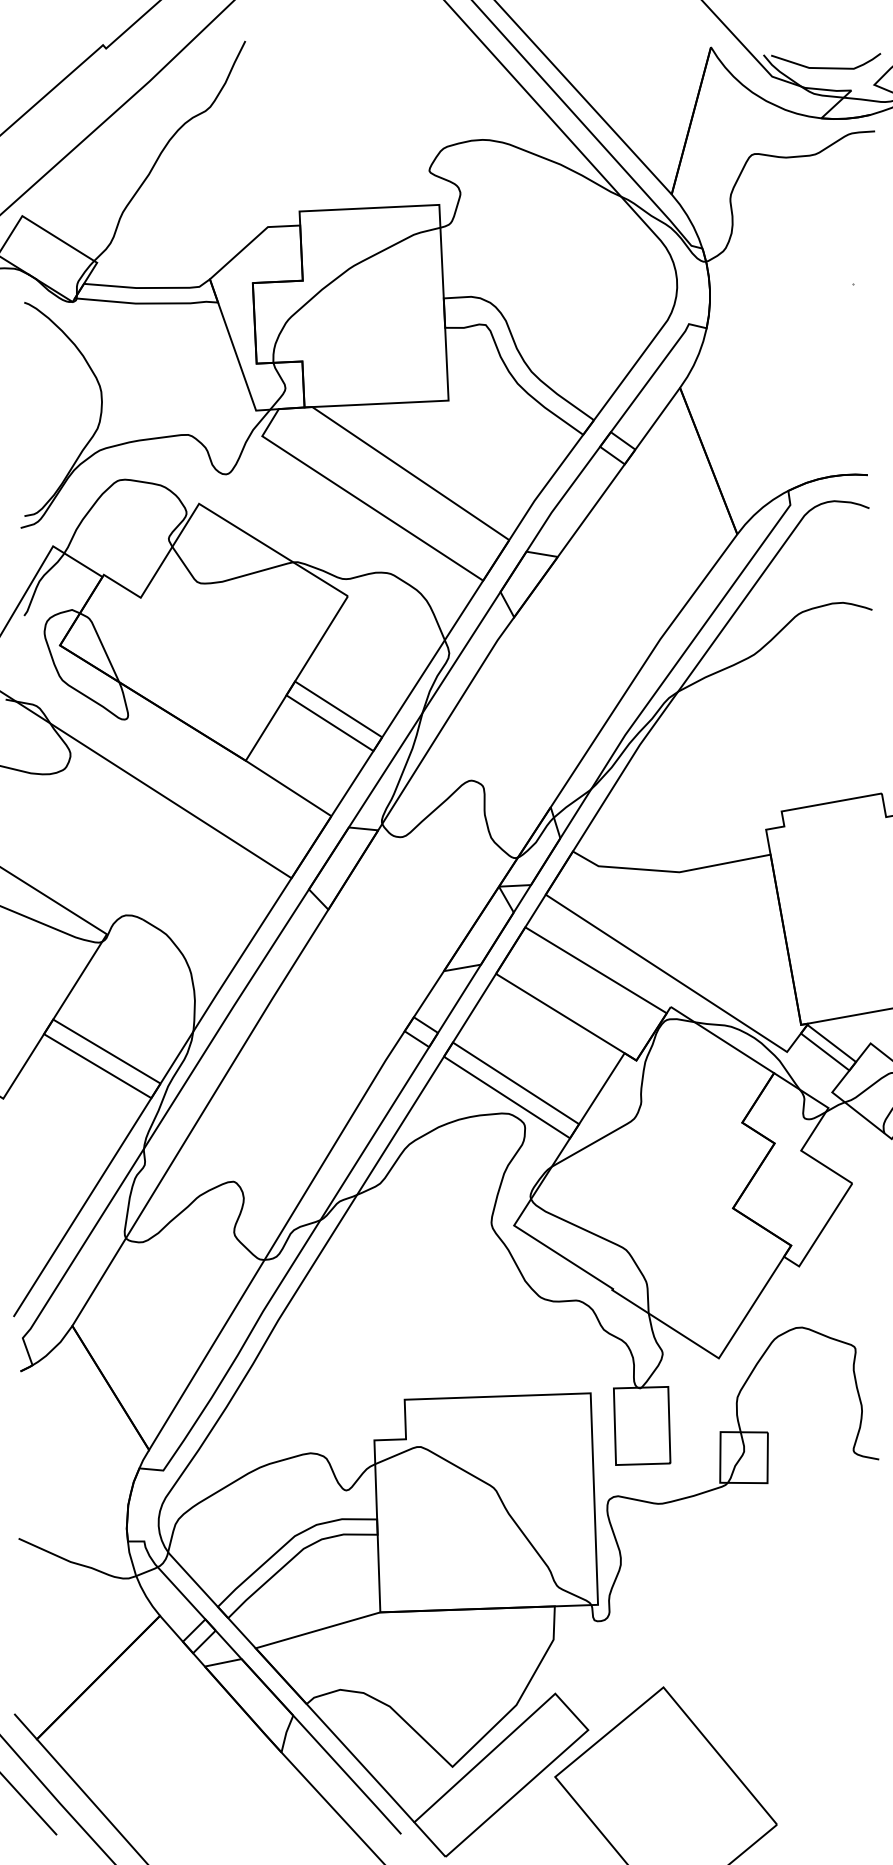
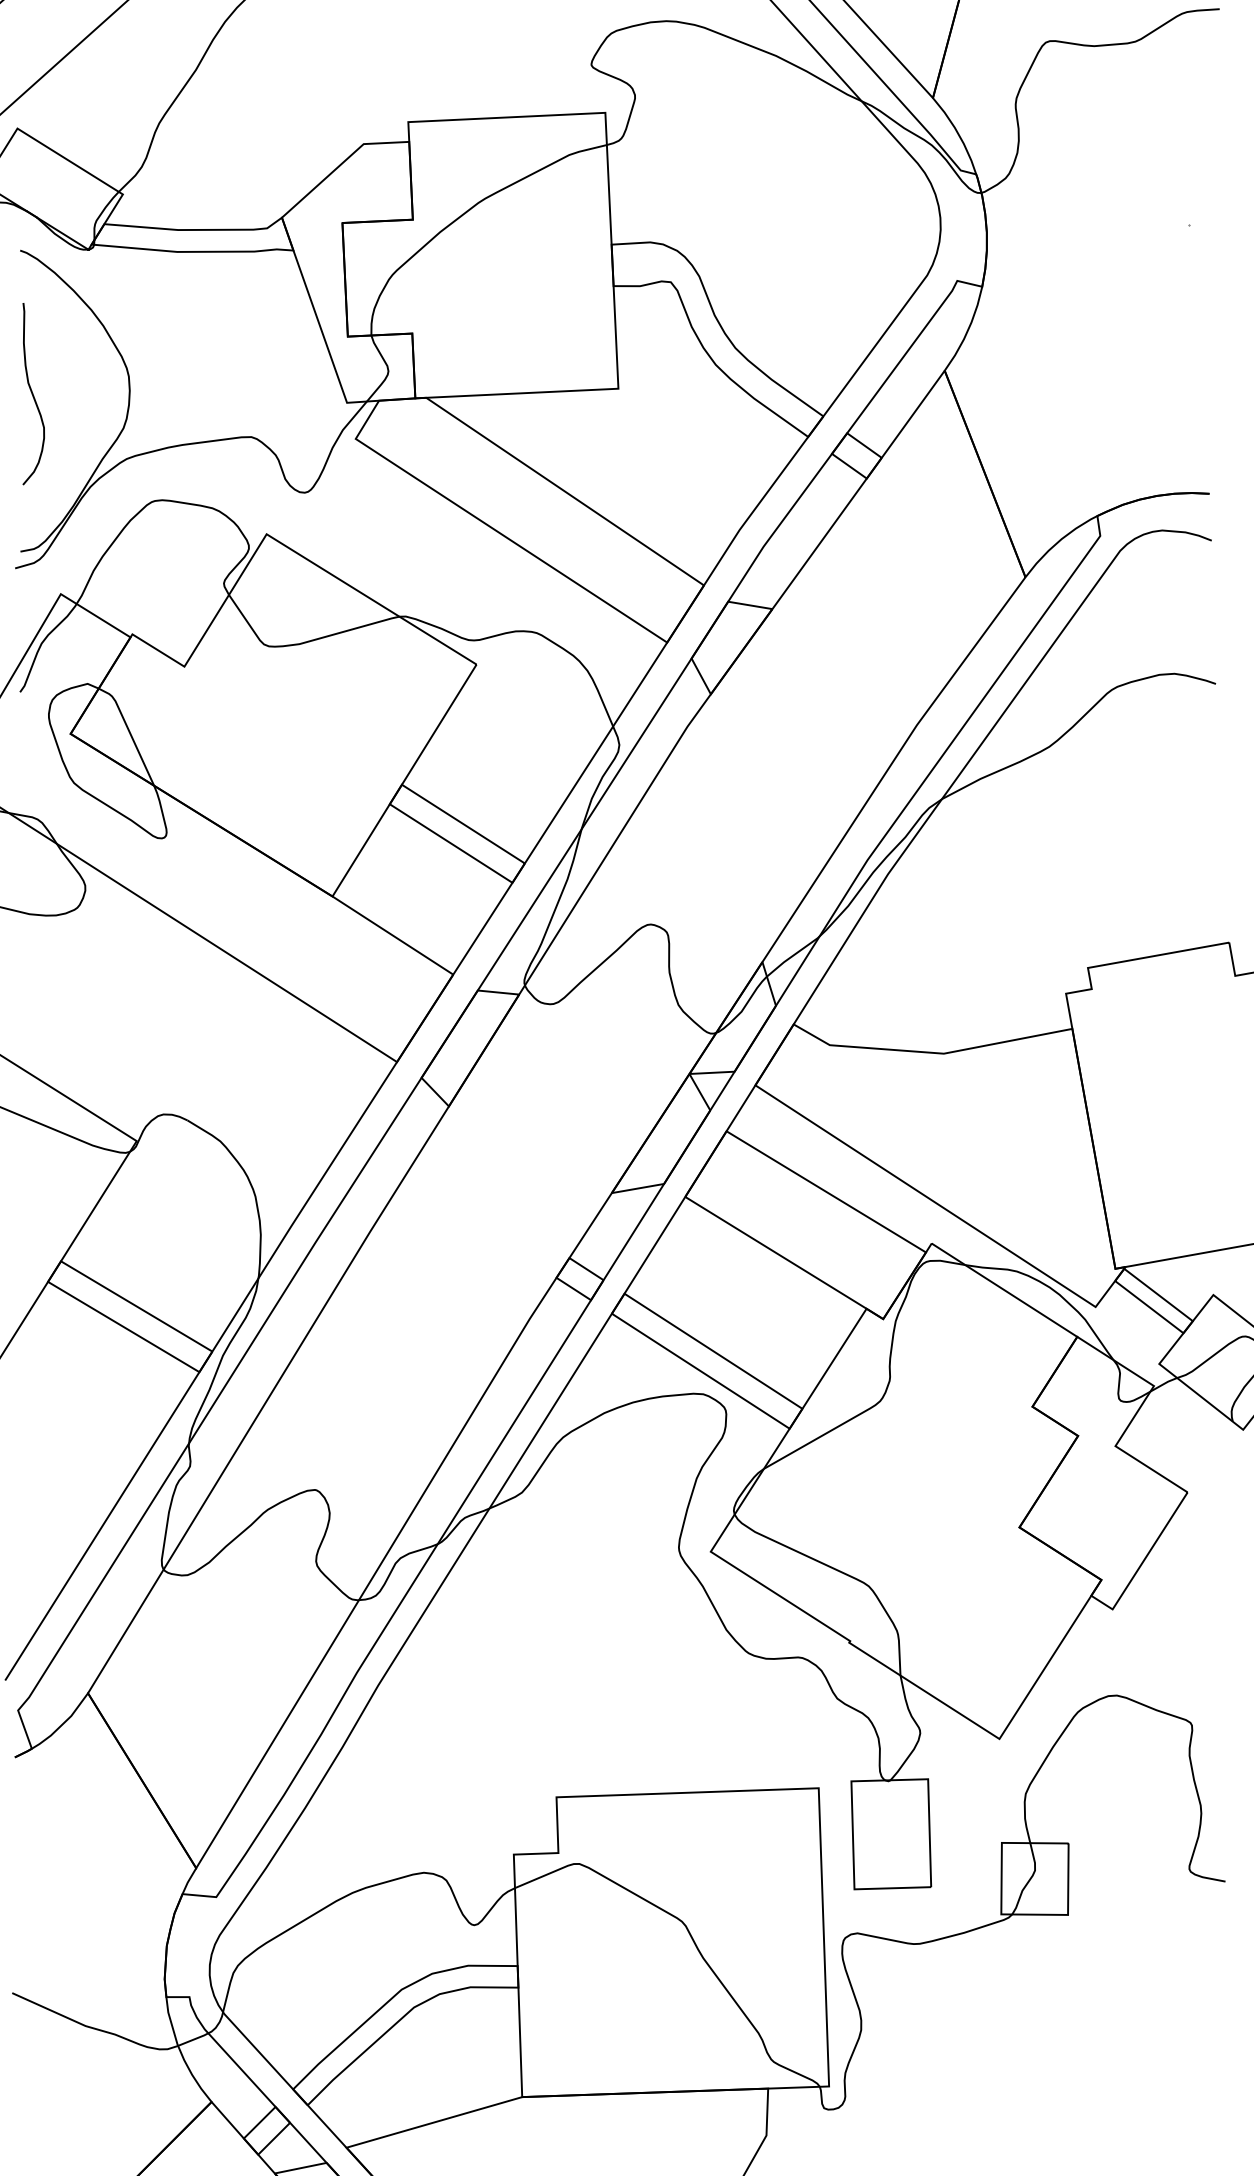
curve: (33, 404) -> (33, 394), added

